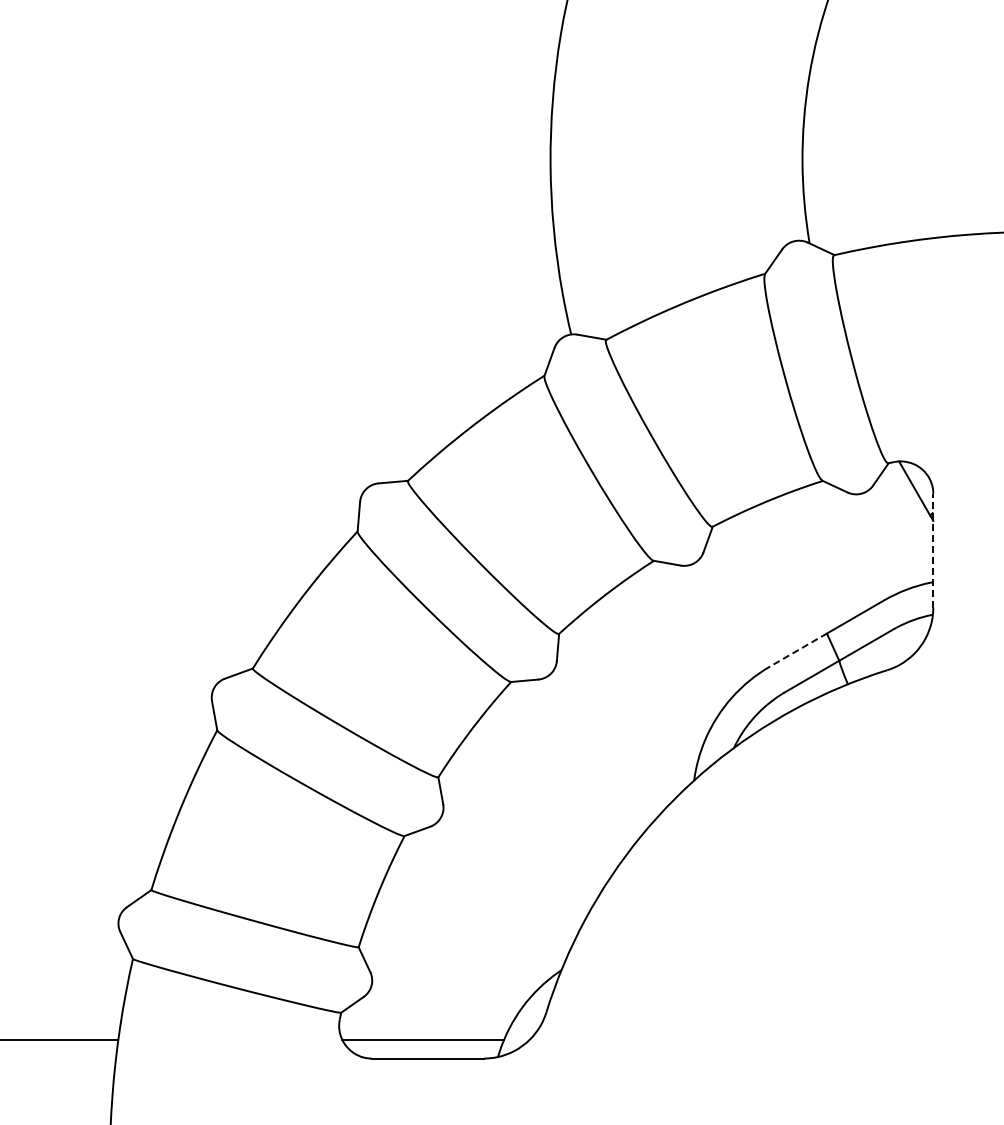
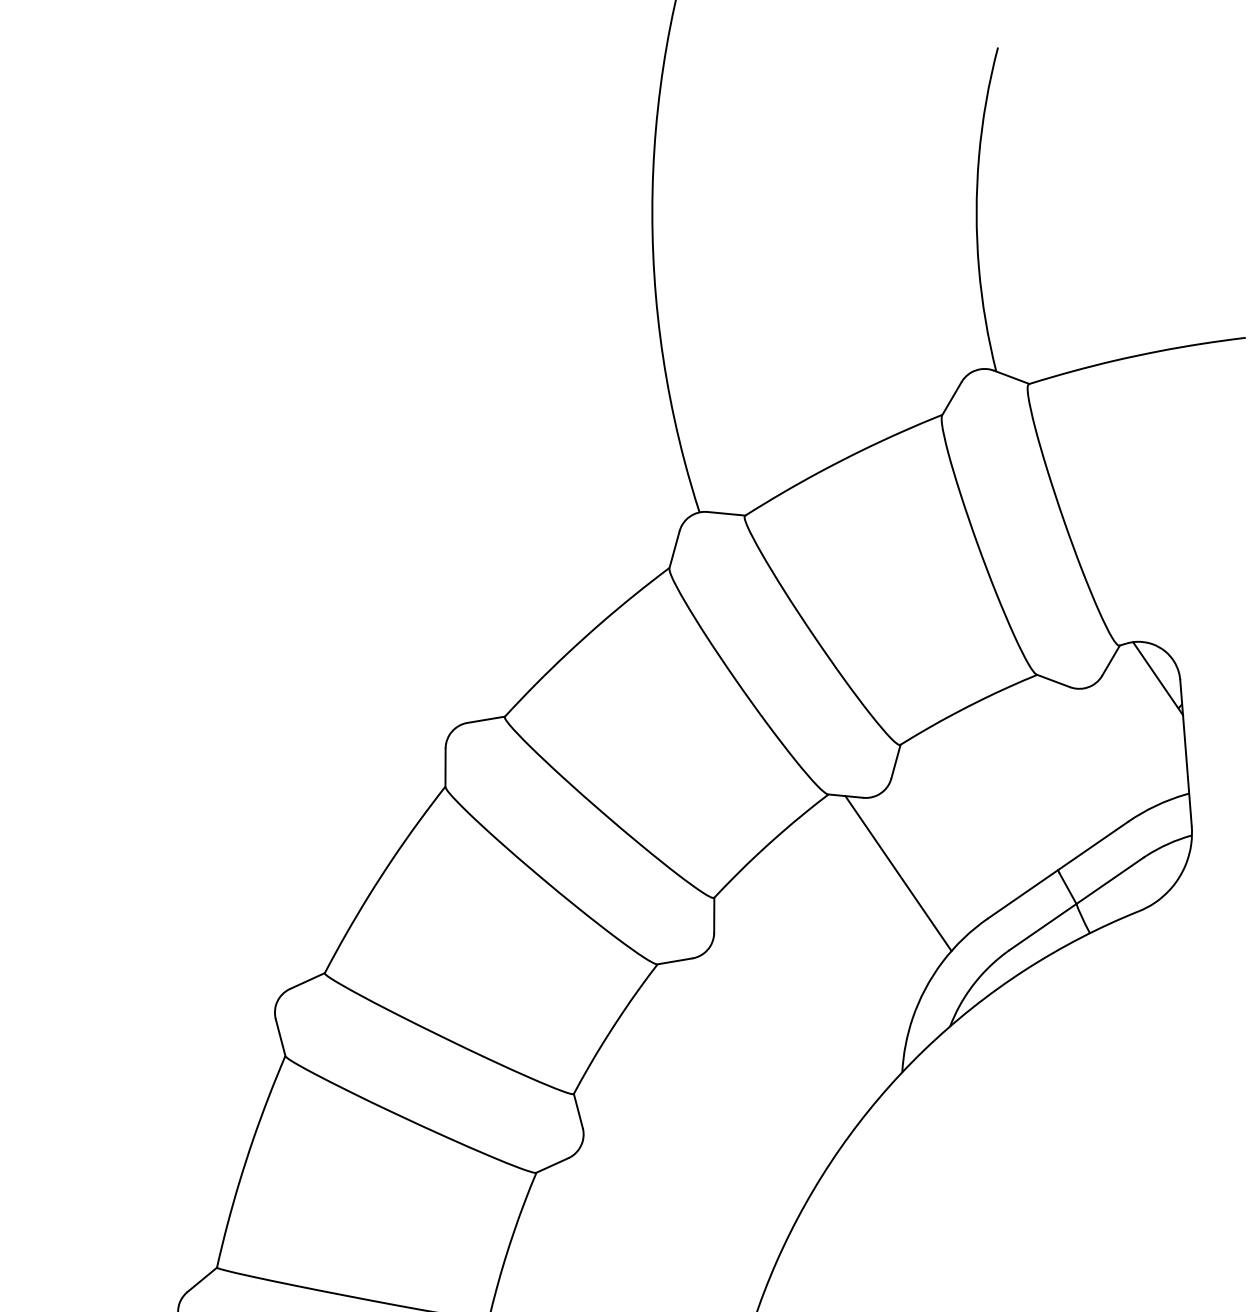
line: (933, 550) -> (1186, 752), dashed -> solid
line: (702, 626) -> (897, 873), added
line: (798, 649) -> (1023, 893), dashed -> solid

